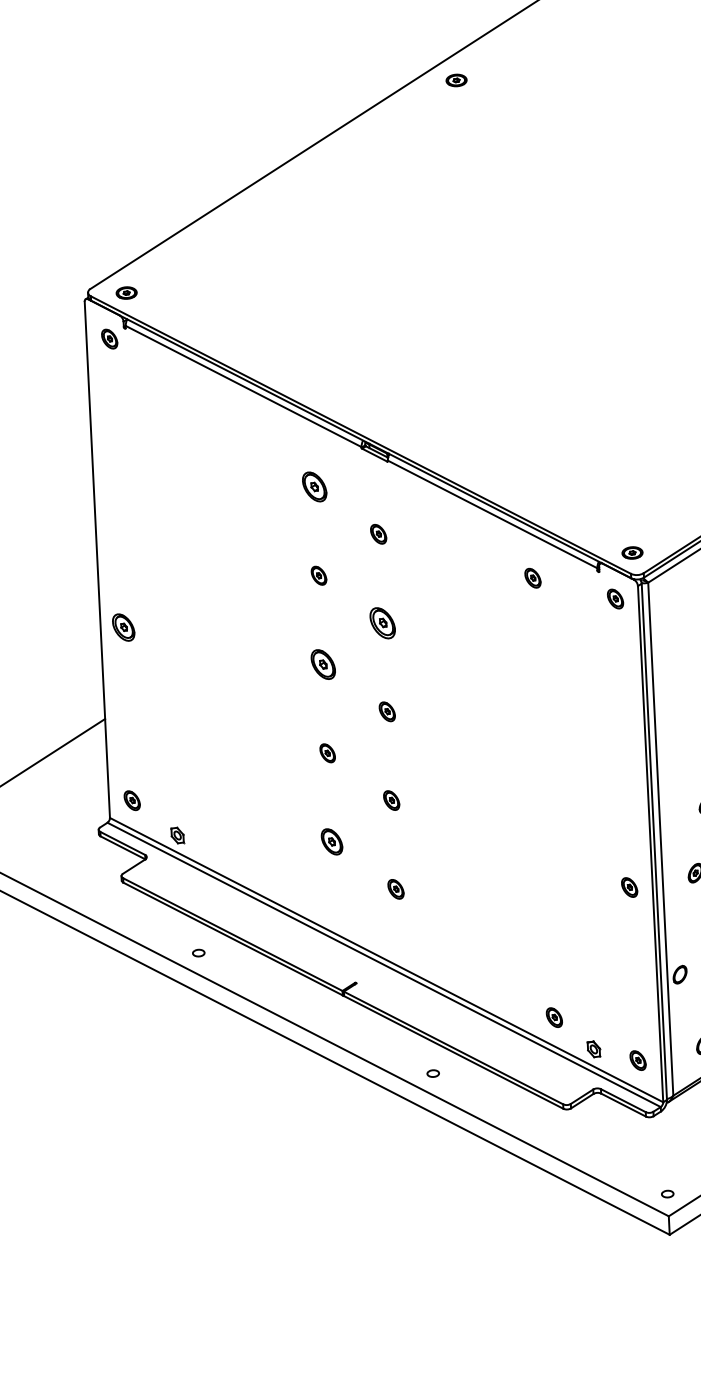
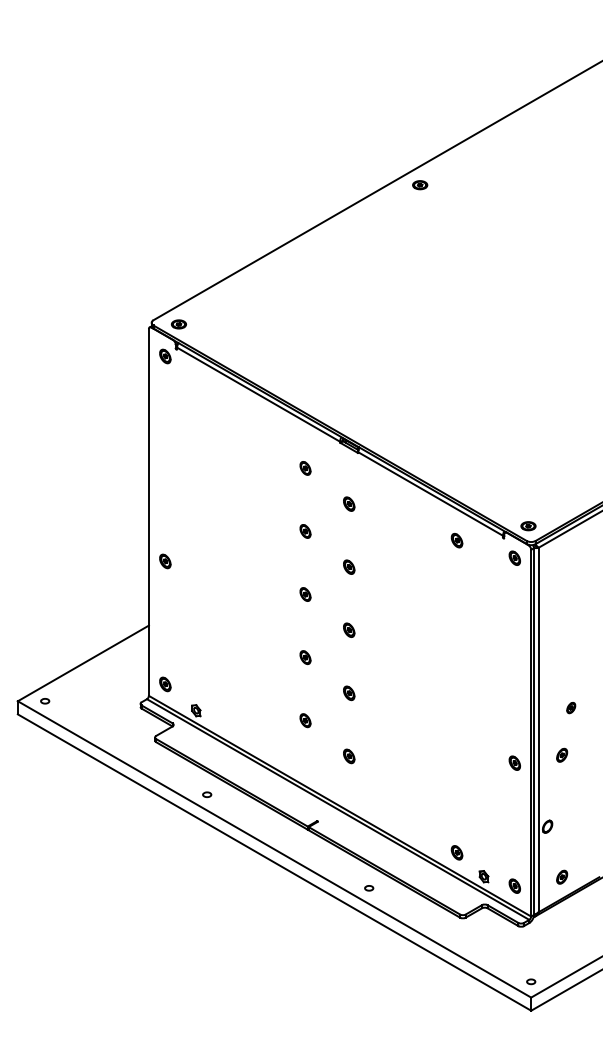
part: (314, 487) -> (305, 468), size x0.62
part: (383, 622) -> (349, 566), size x0.62
part: (124, 627) -> (165, 561), size x0.71
part: (323, 664) -> (305, 594), size x0.62
part: (332, 841) -> (305, 720), size x0.71

